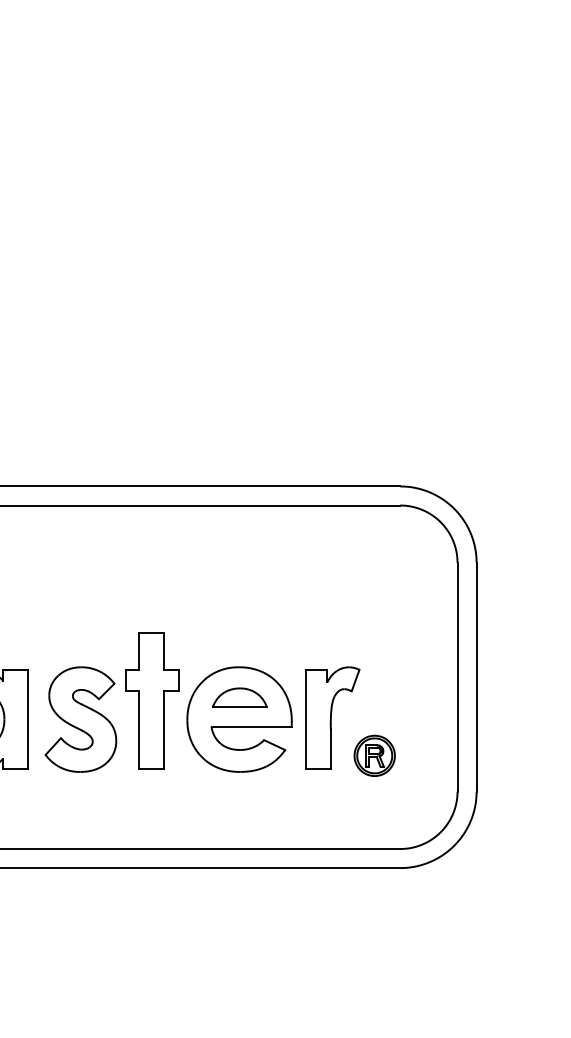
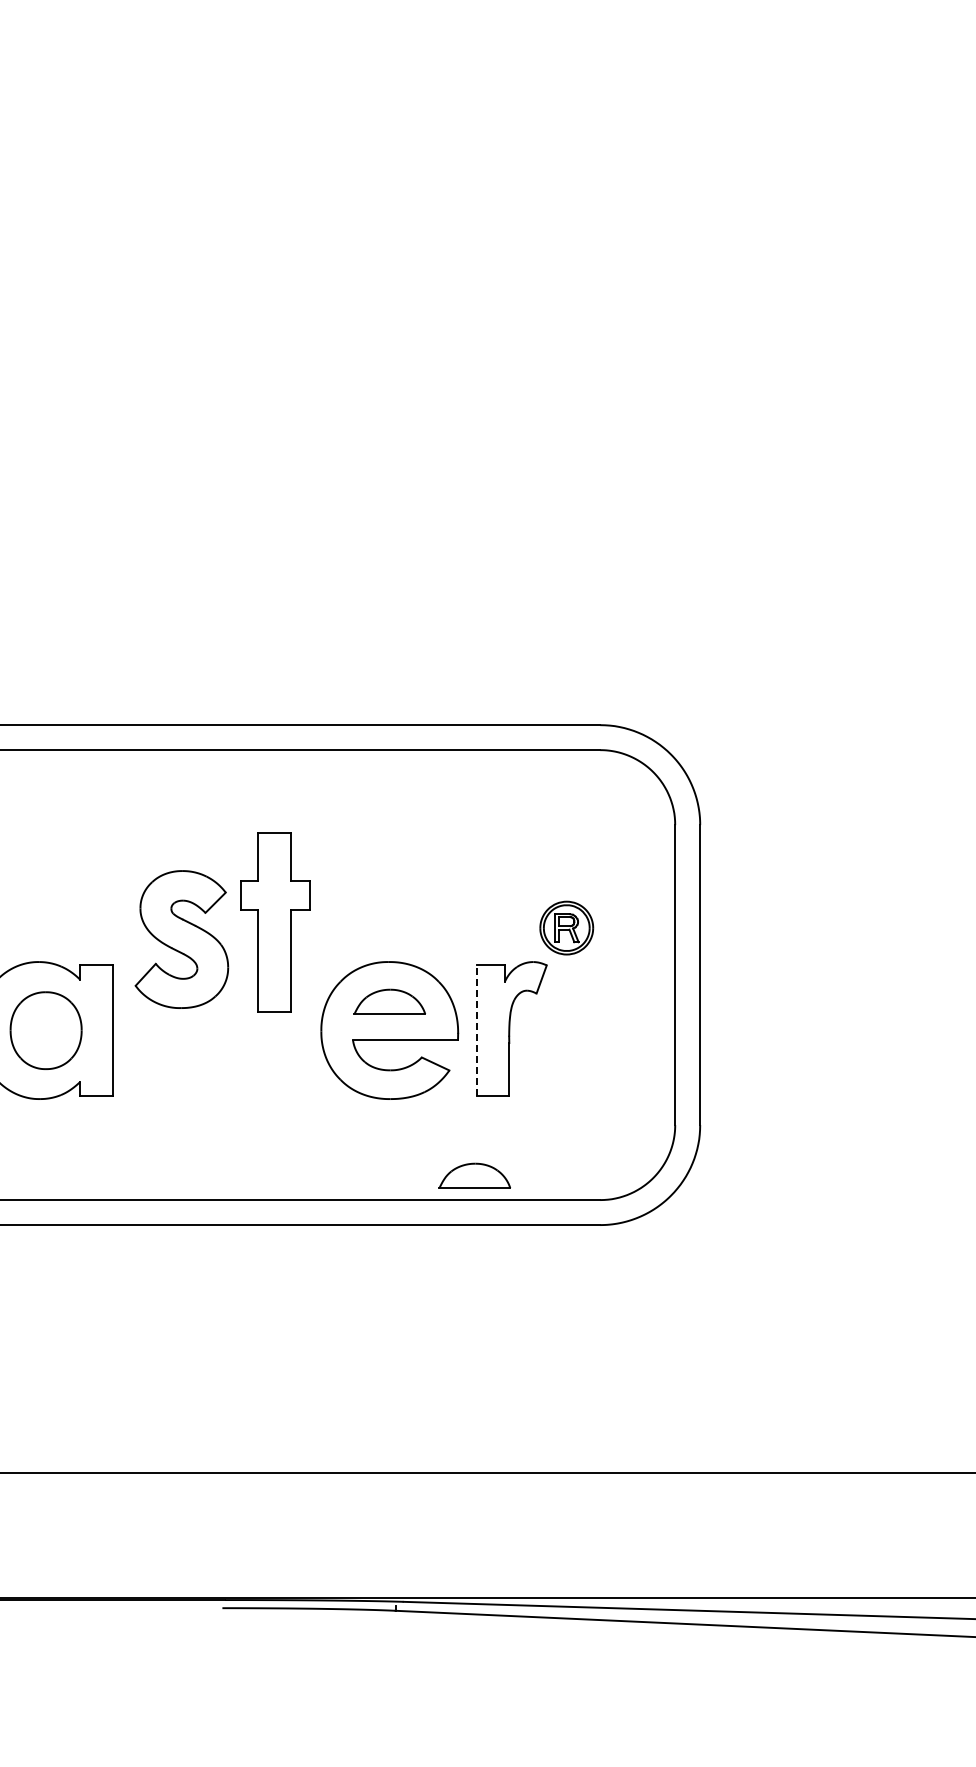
part: (152, 701) -> (275, 922), moved
part: (80, 719) -> (181, 939), moved
line: (305, 719) -> (476, 1030), solid -> dashed
part: (374, 755) -> (566, 927), moved
part: (304, 830) -> (474, 1175), added

